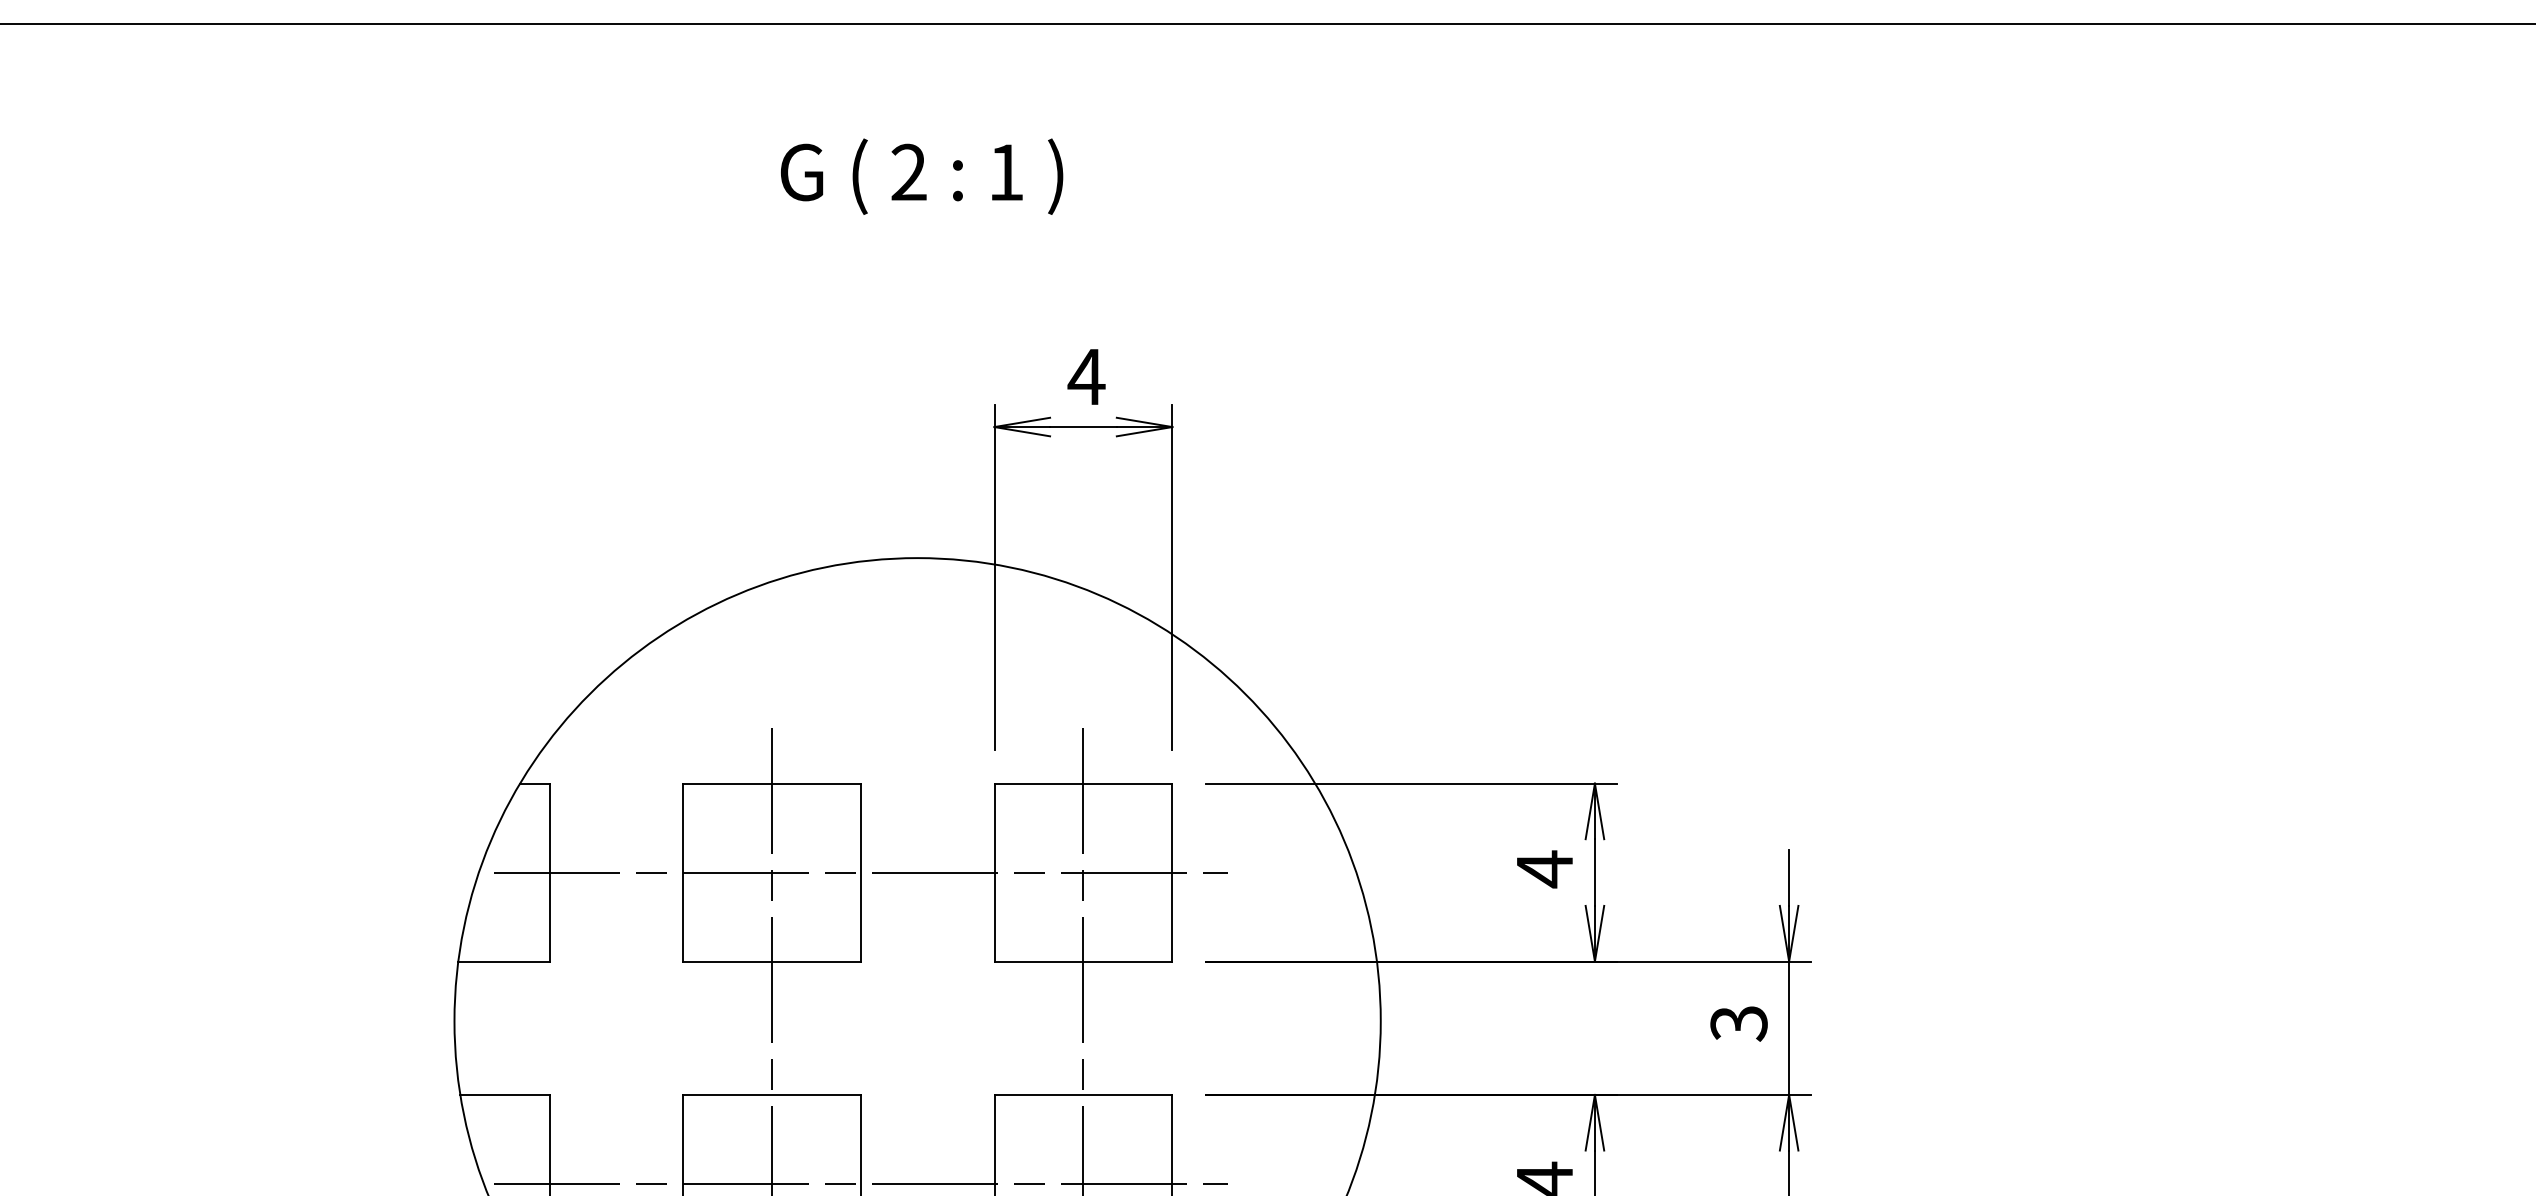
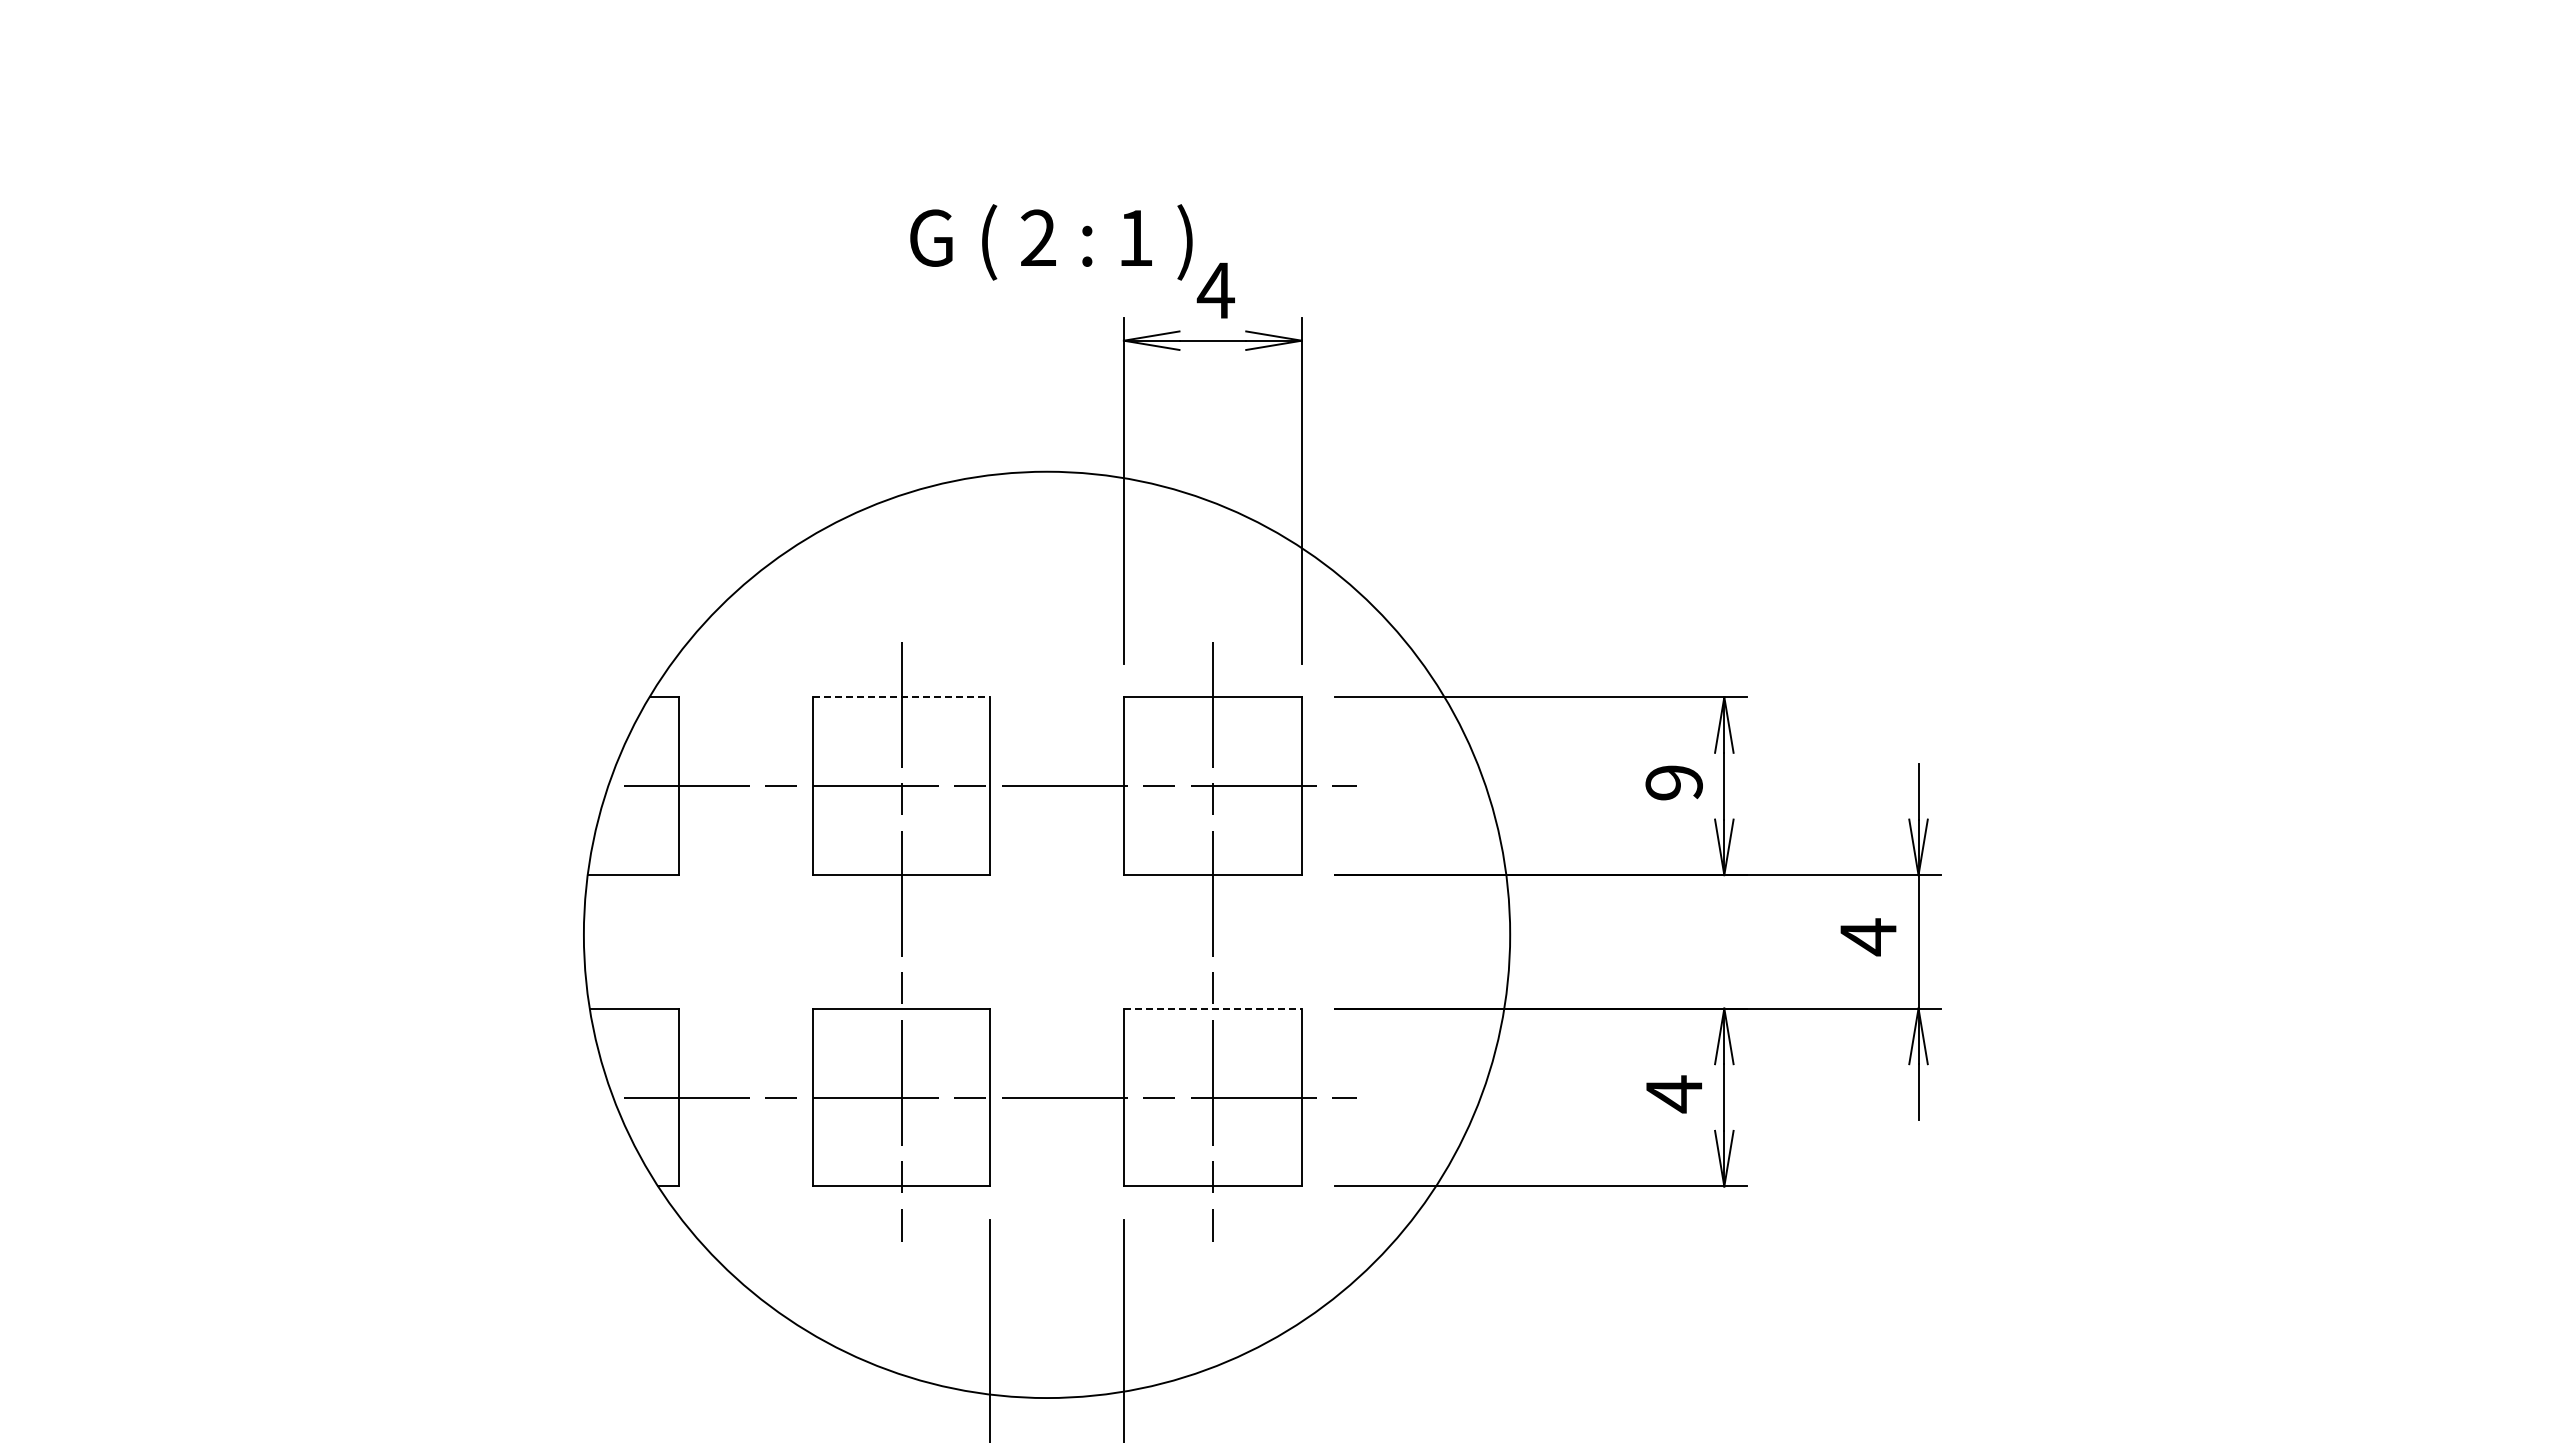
text: (922, 176) -> (1051, 242), moved
line: (772, 783) -> (901, 697), solid -> dashed
text: (1544, 869) -> (1673, 783), 4 -> 9
text: (1739, 1023) -> (1868, 937), 3 -> 4
line: (1083, 1094) -> (1212, 1008), solid -> dashed

